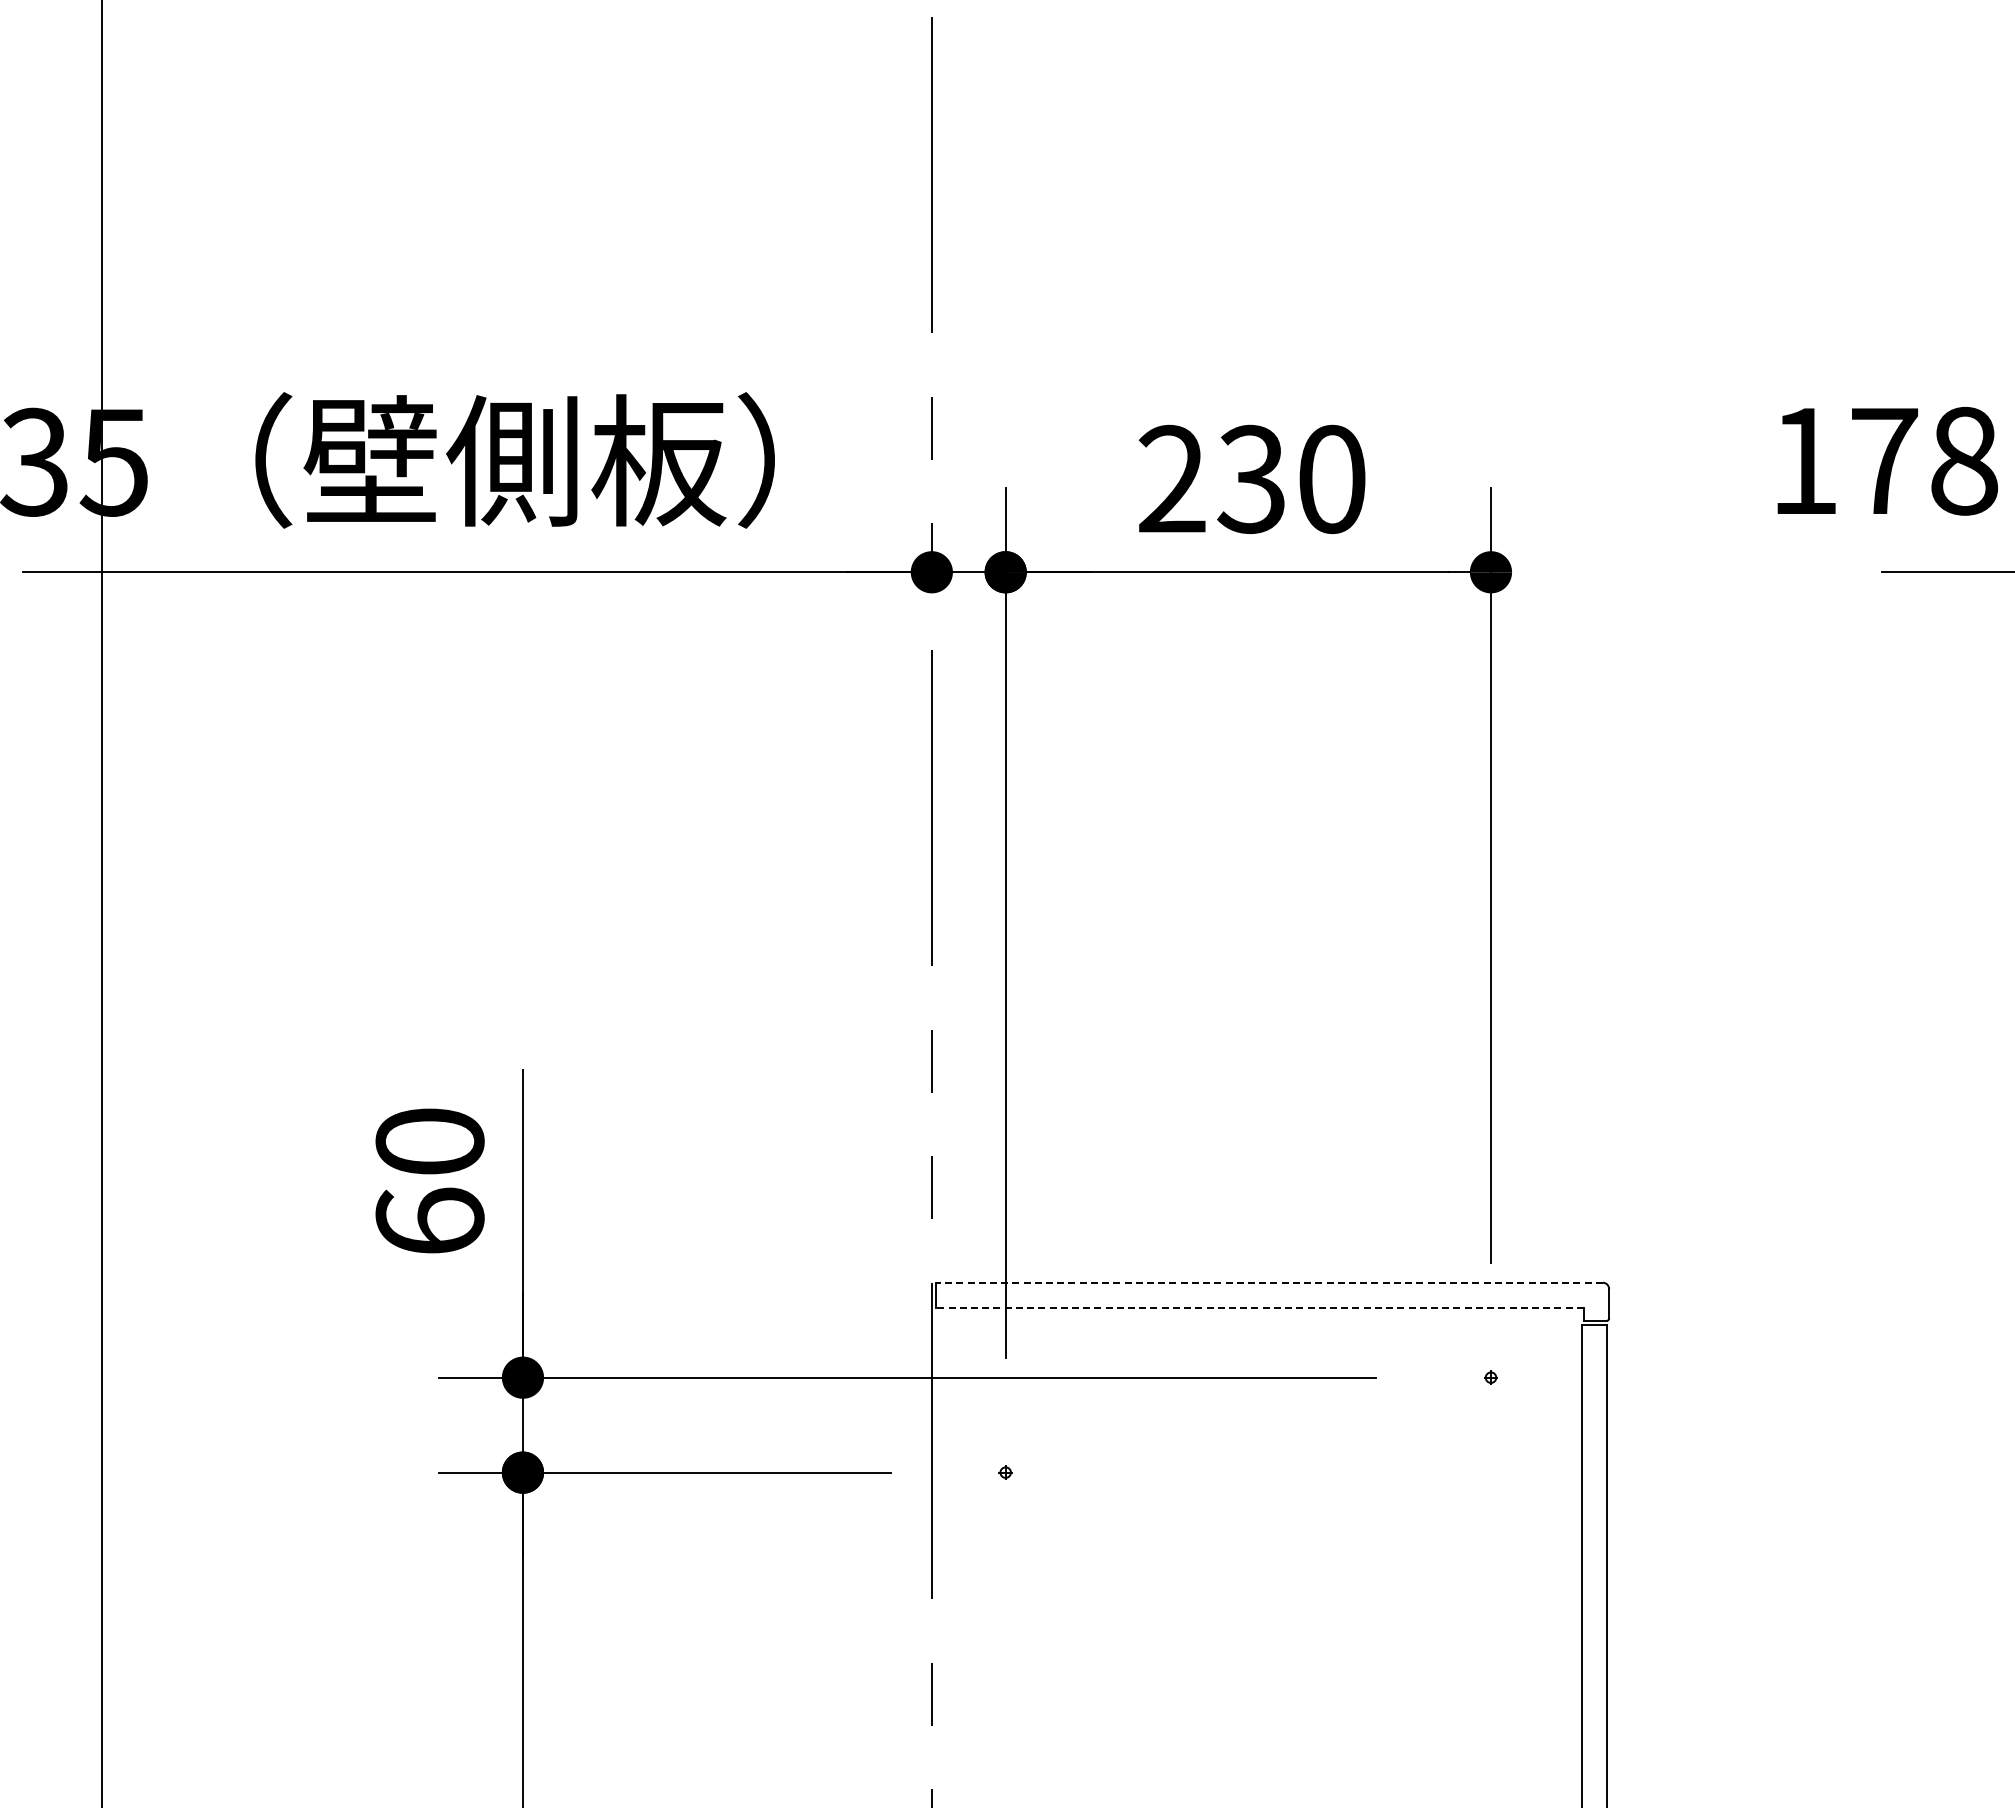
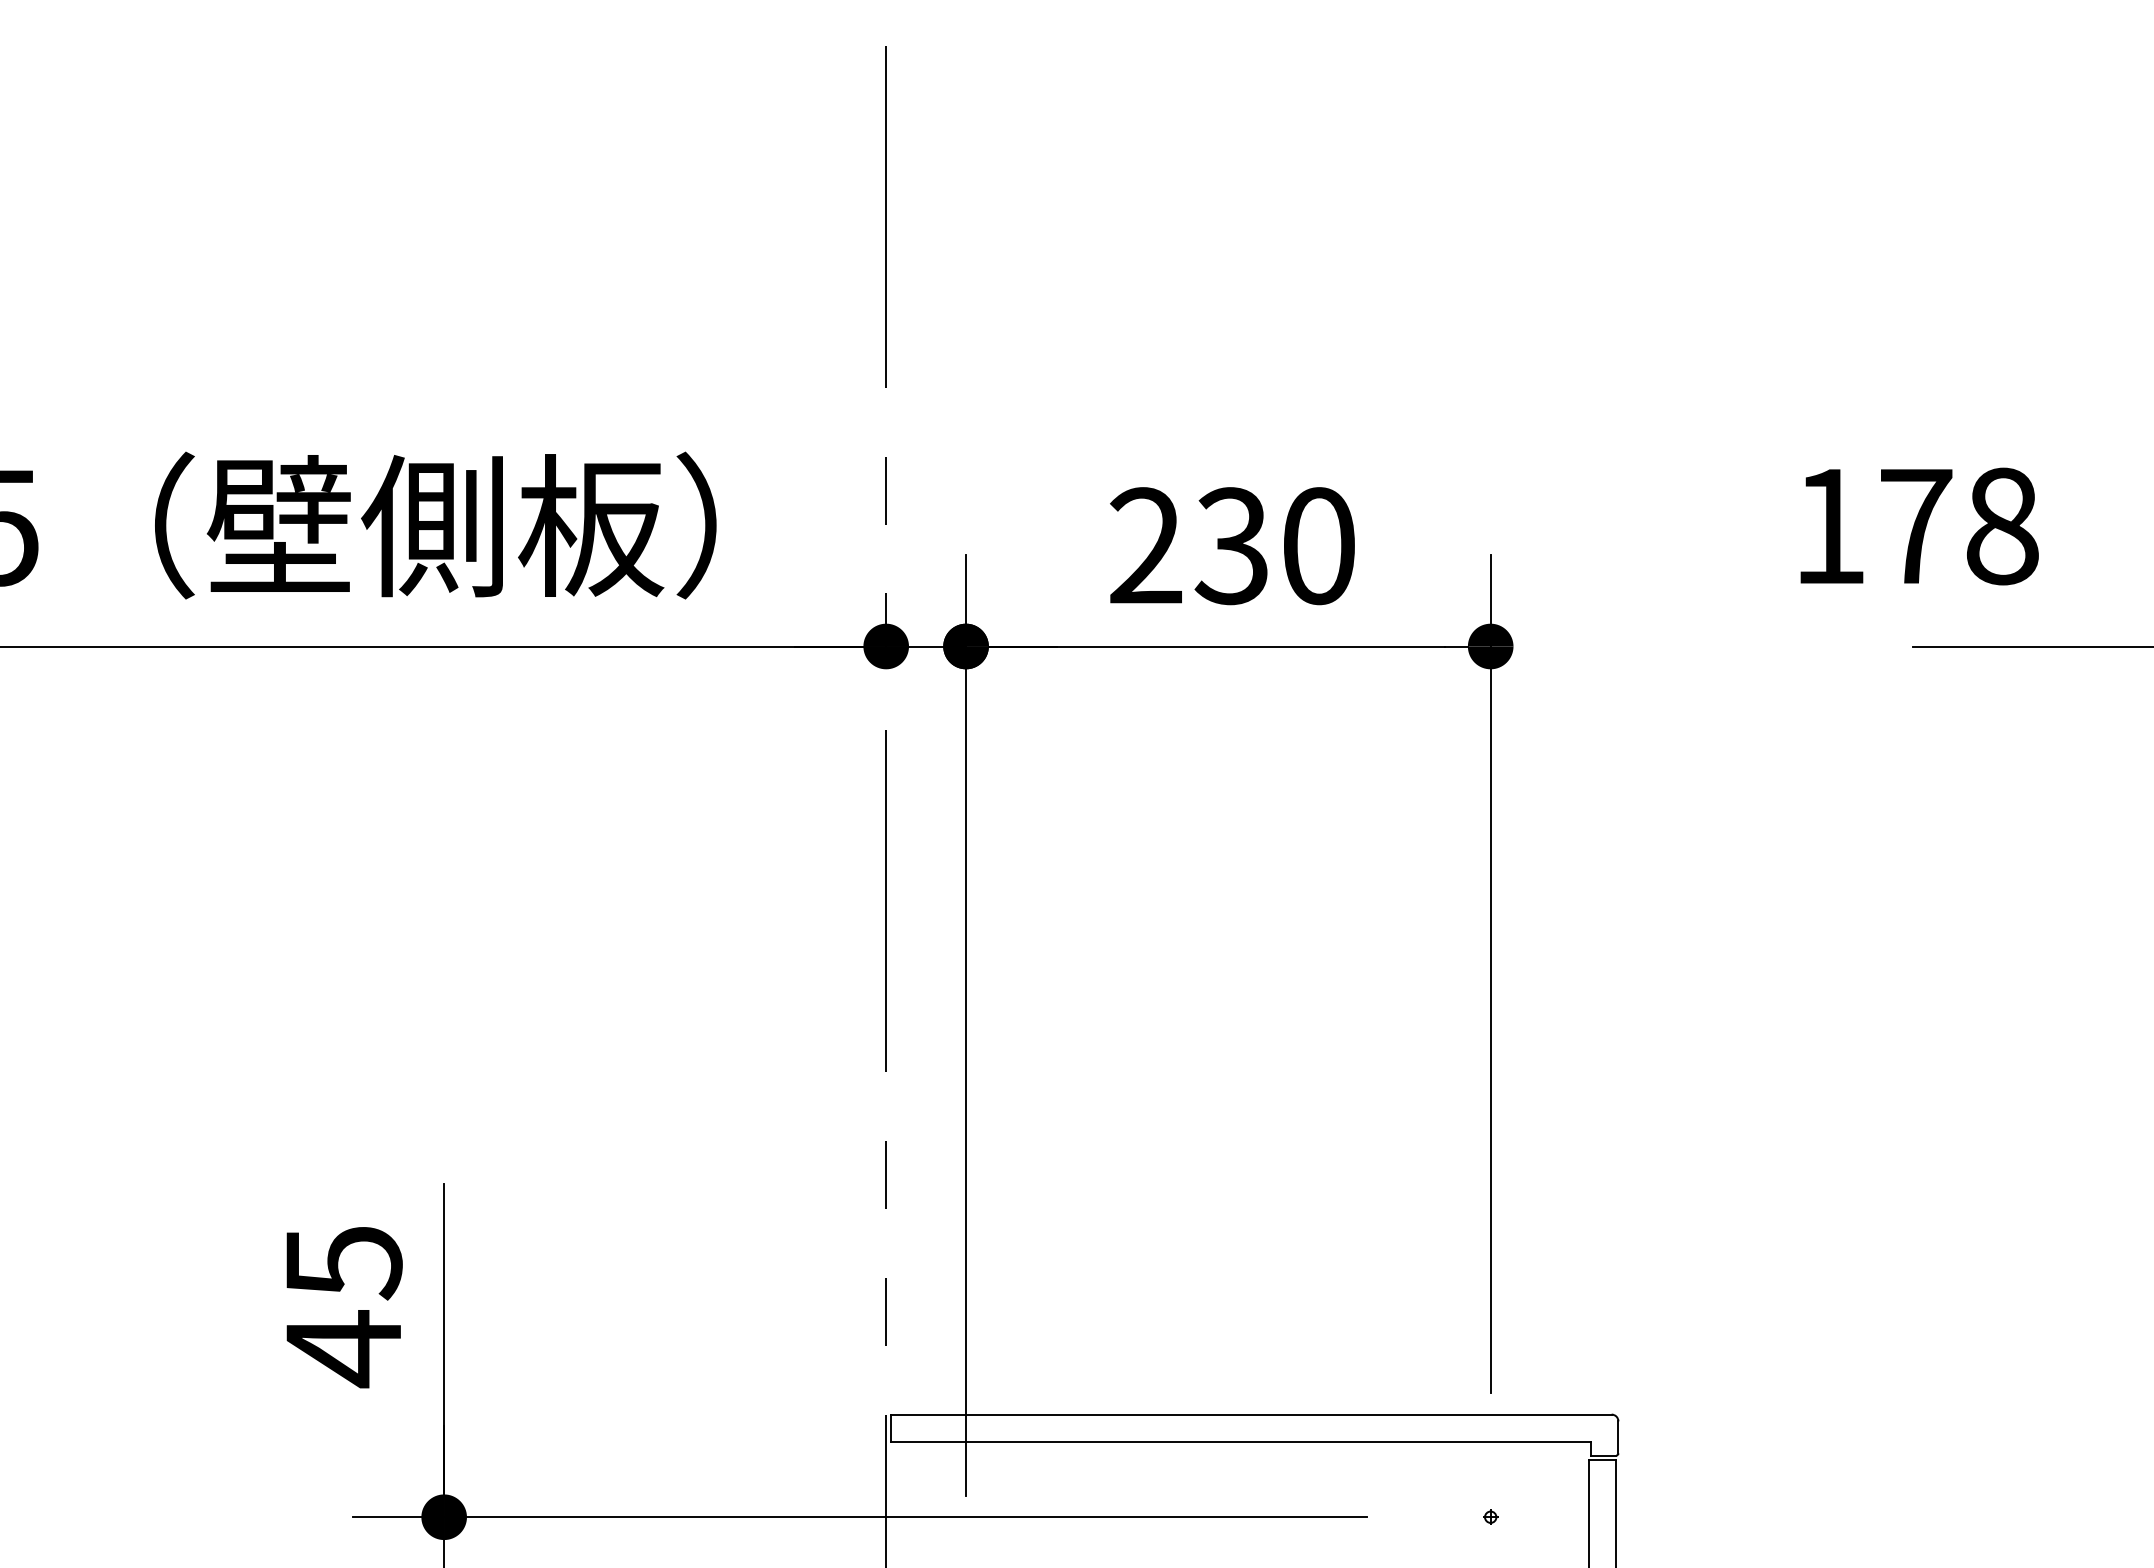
text: (429, 1183) -> (343, 1307), 60 -> 45
line: (1268, 1282) -> (1250, 1414), dashed -> solid
line: (1259, 1308) -> (1240, 1442), dashed -> solid

